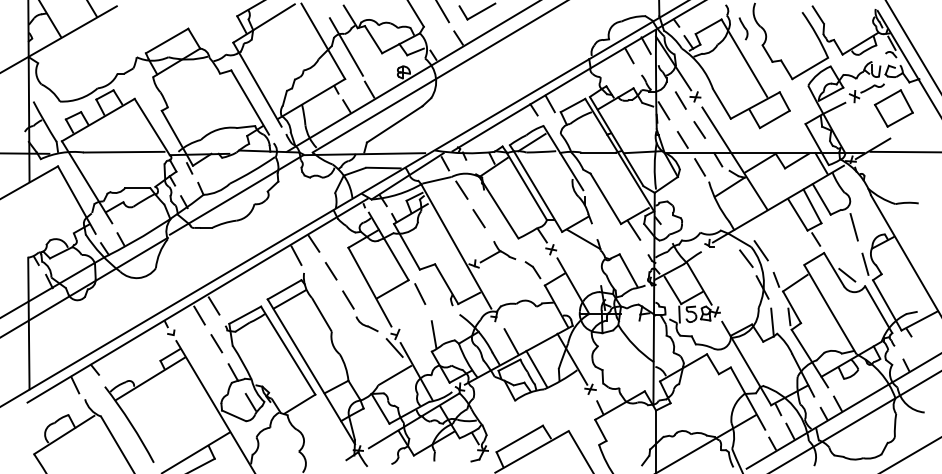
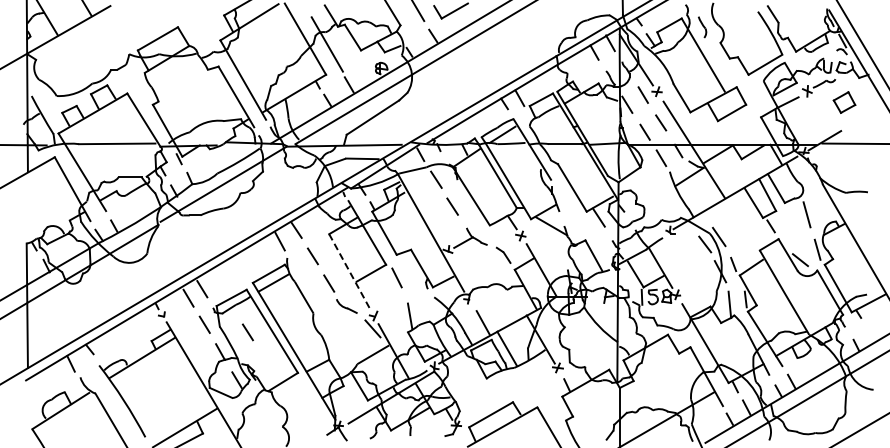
part: (893, 108) -> (844, 102), size x0.6
line: (369, 287) -> (349, 271), solid -> dashed
line: (261, 351) -> (247, 332), added

